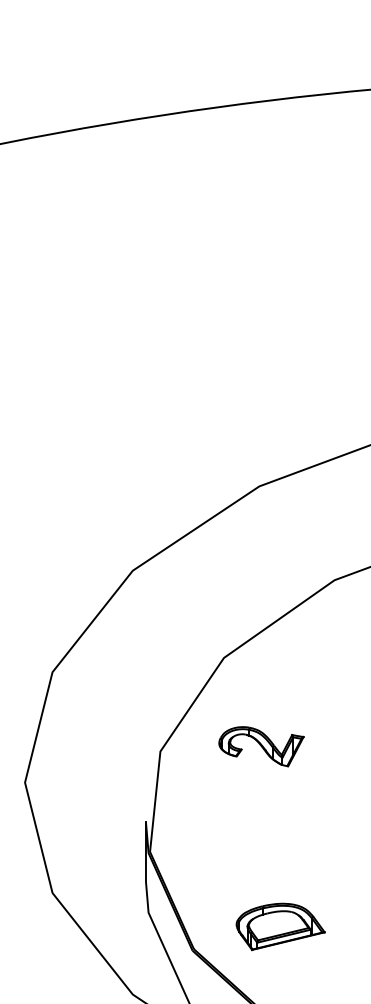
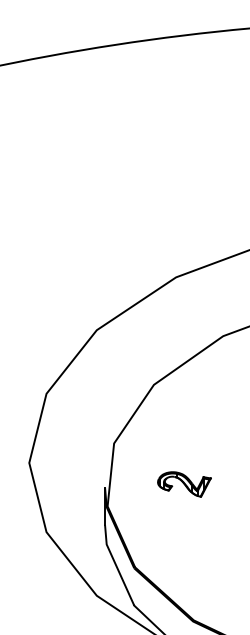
part: (261, 746) -> (184, 484), moved
part: (280, 927) -> (189, 553), removed

